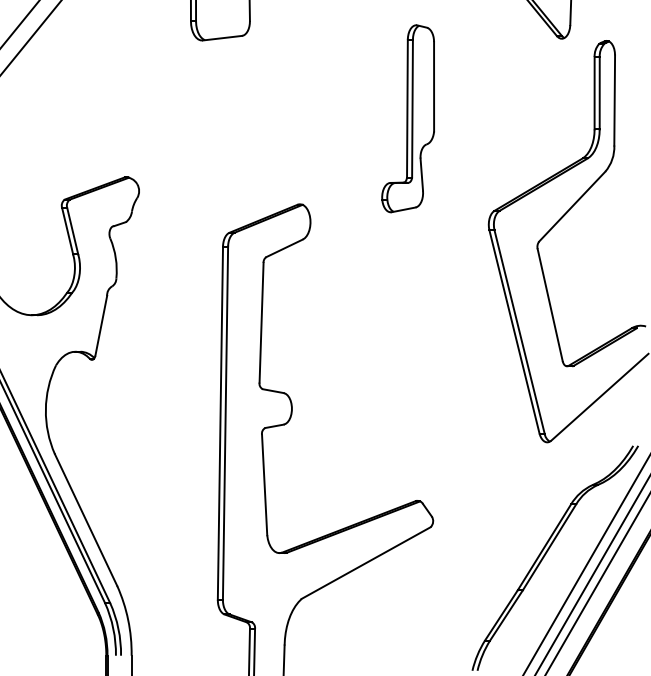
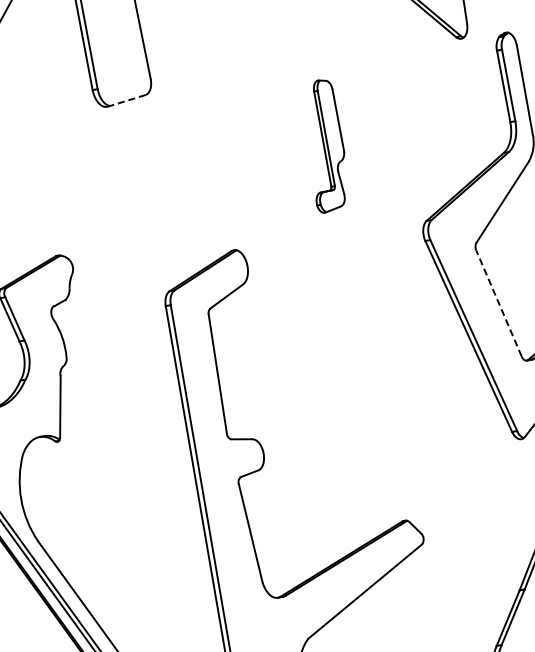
line: (222, 38) -> (126, 101), solid -> dashed
part: (407, 118) -> (323, 145), size x0.7
line: (550, 304) -> (499, 302), solid -> dashed

